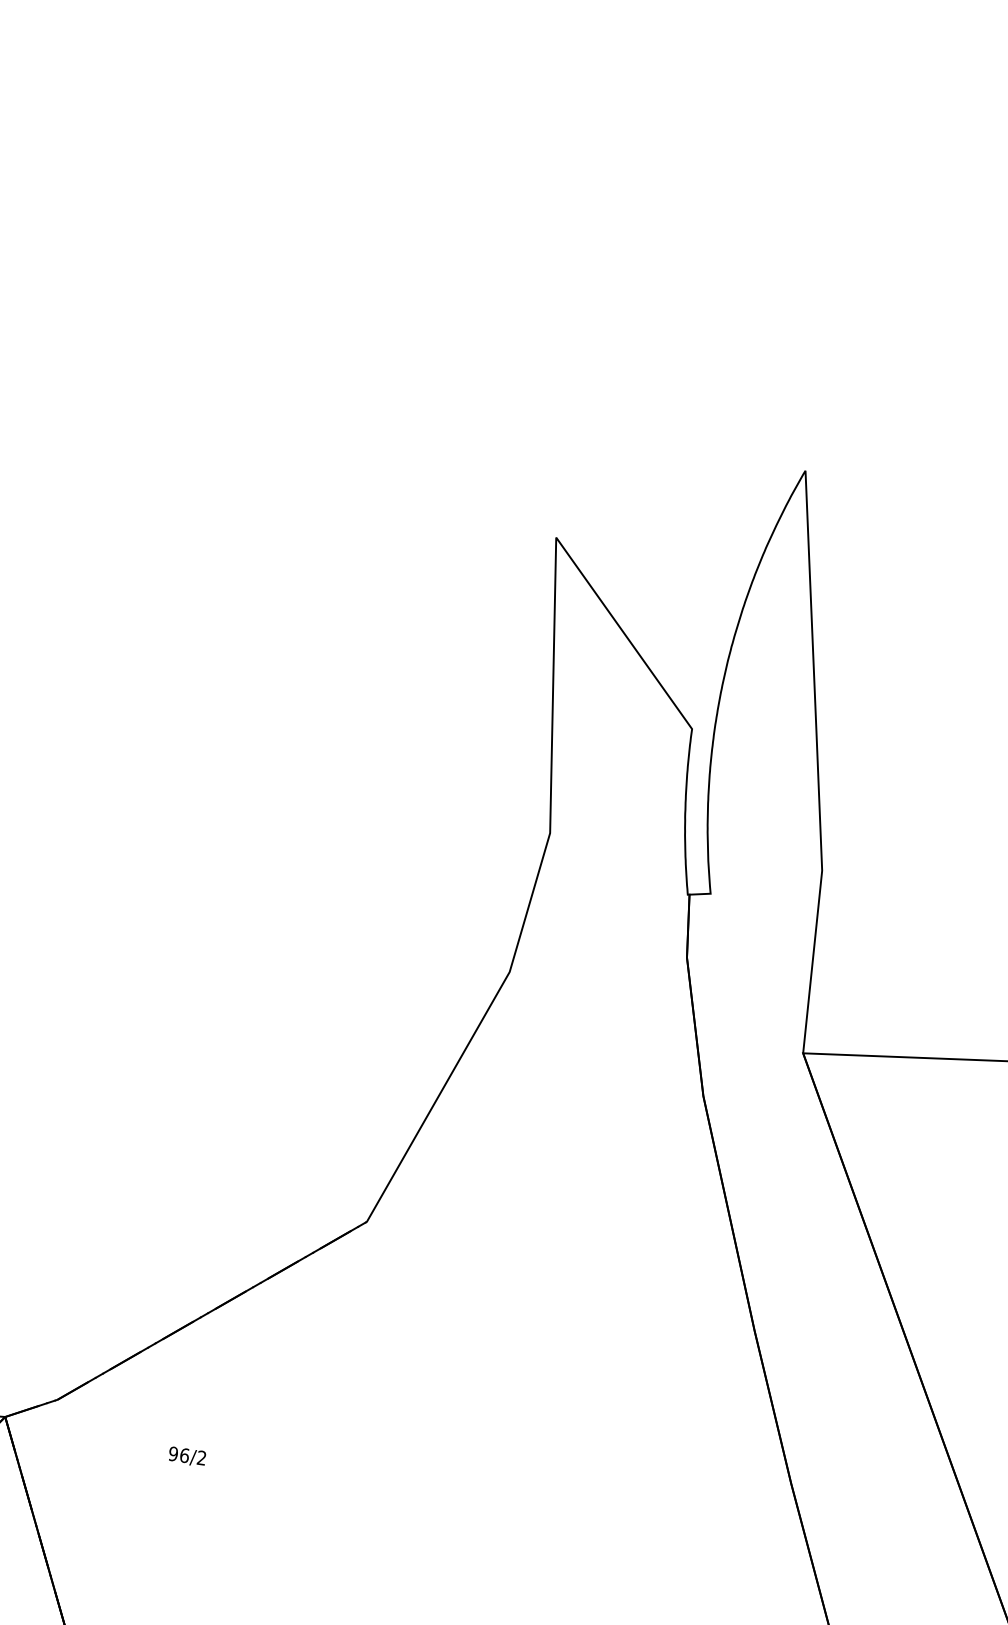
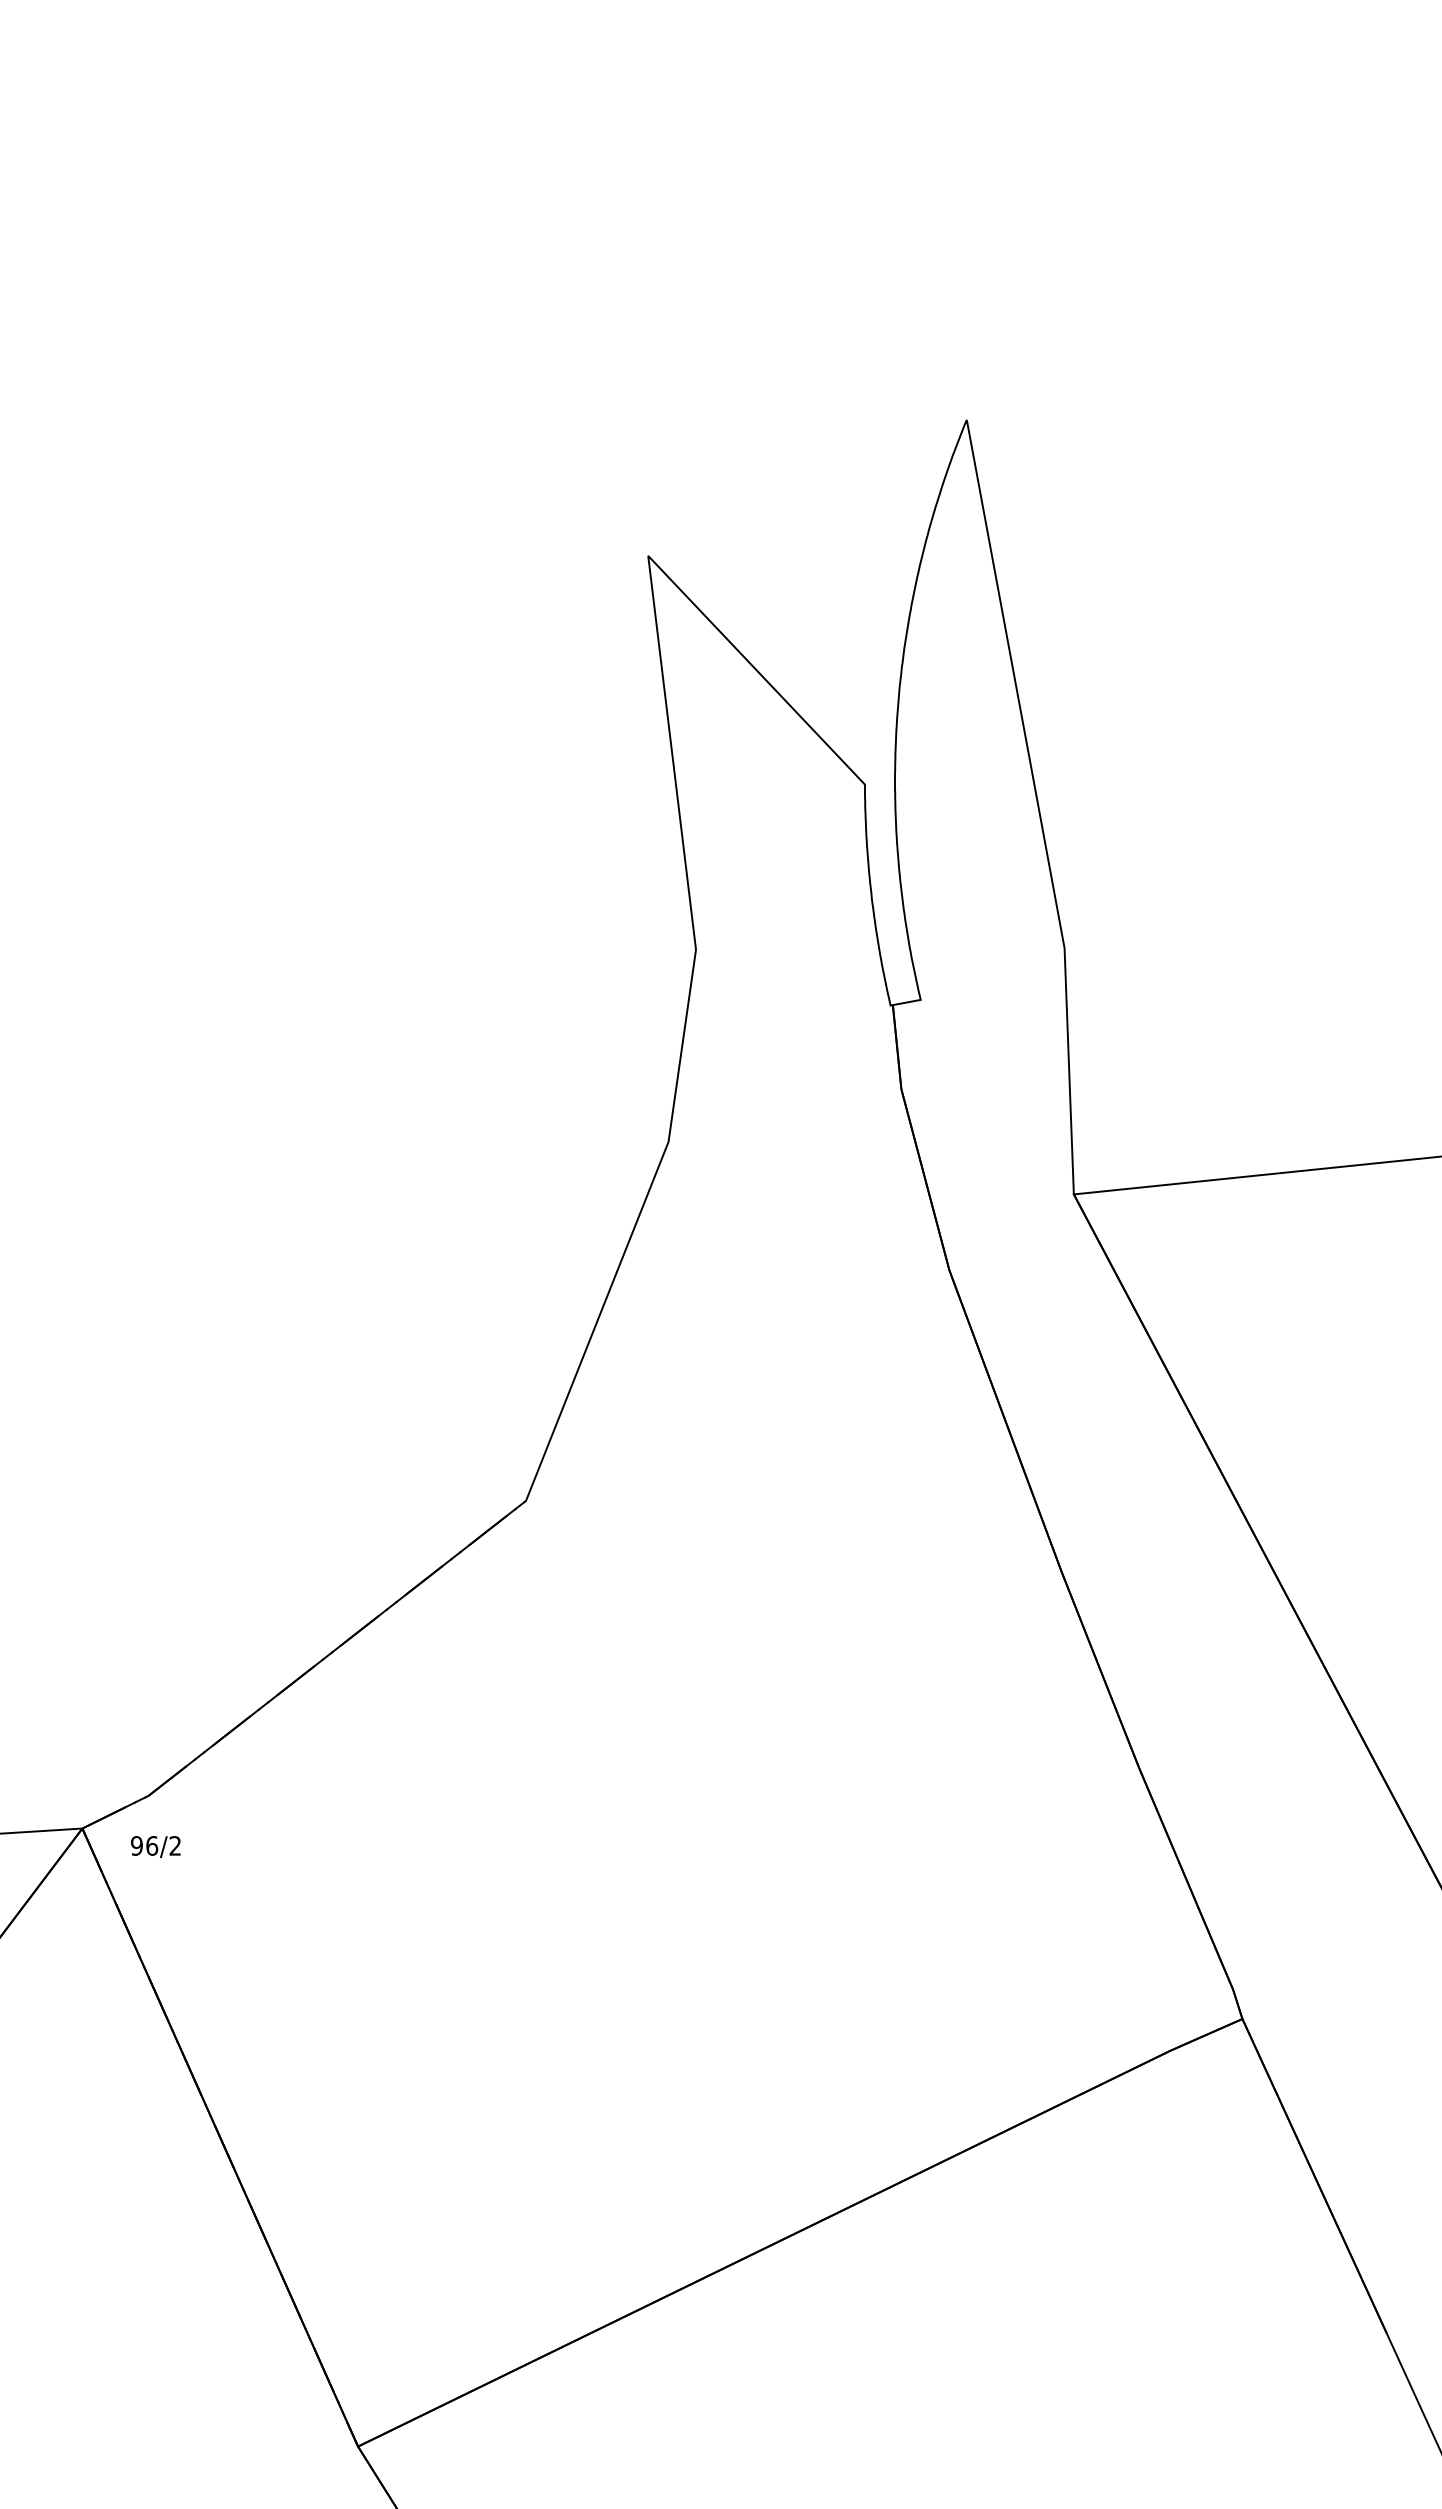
text: (187, 1456) -> (155, 1846), moved

